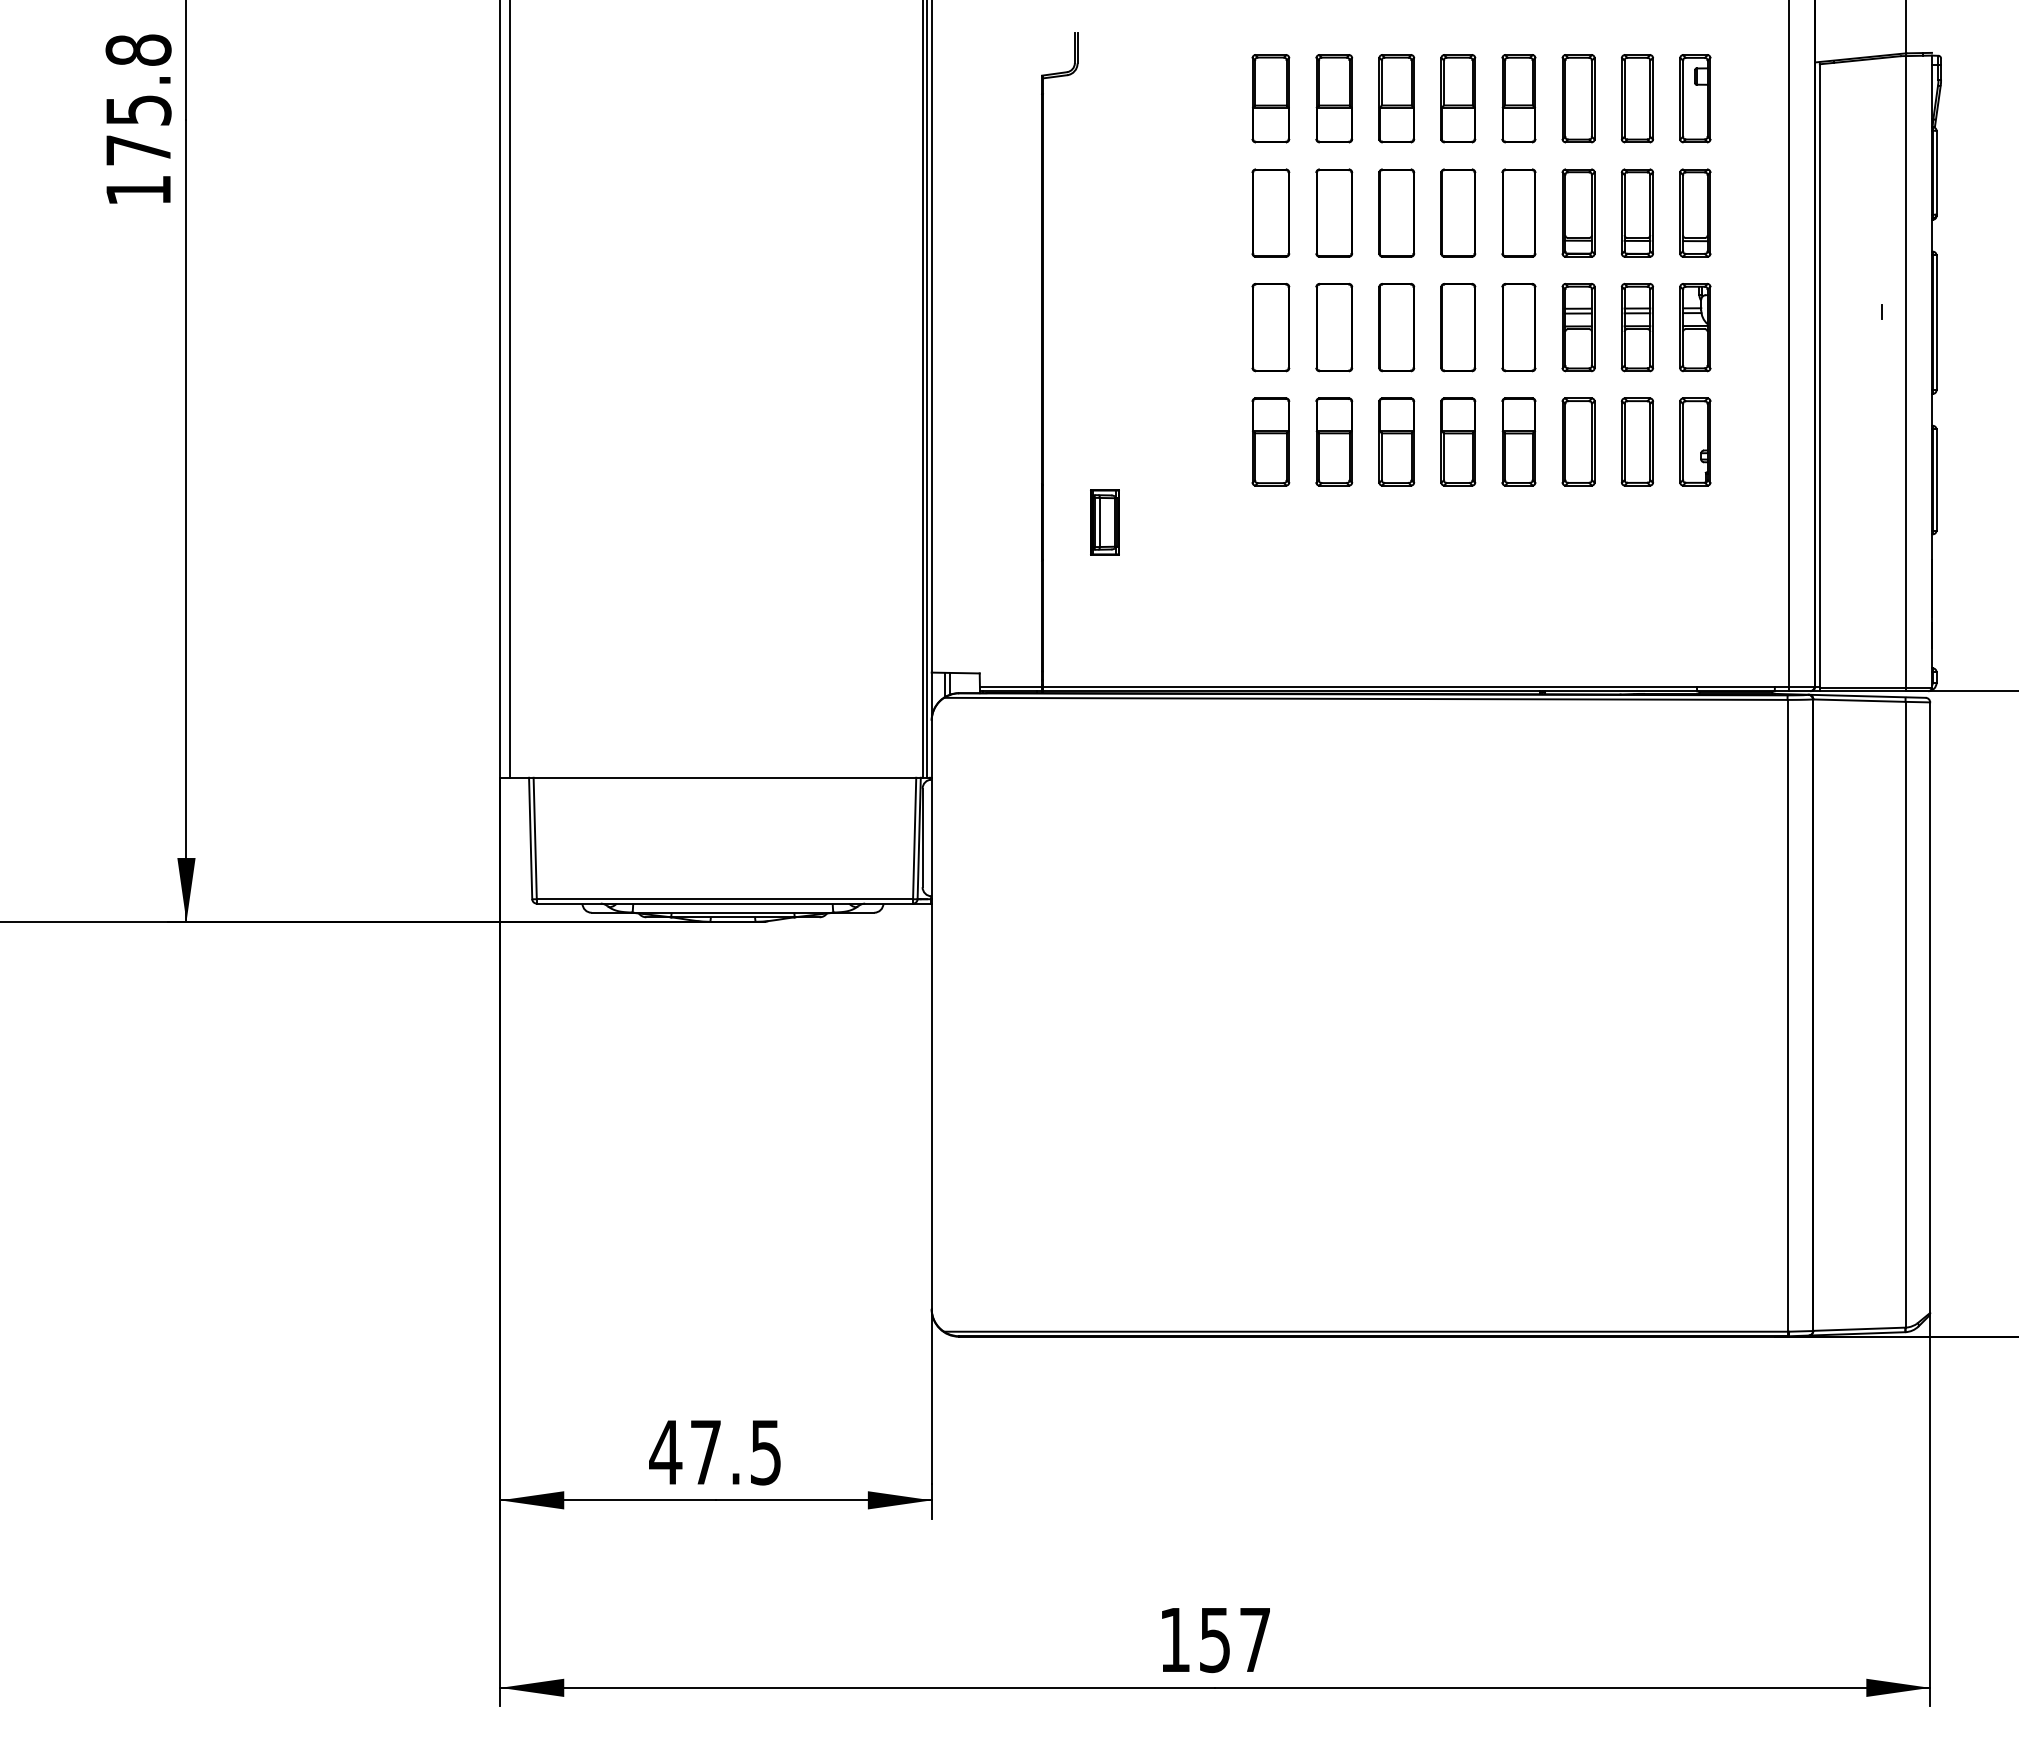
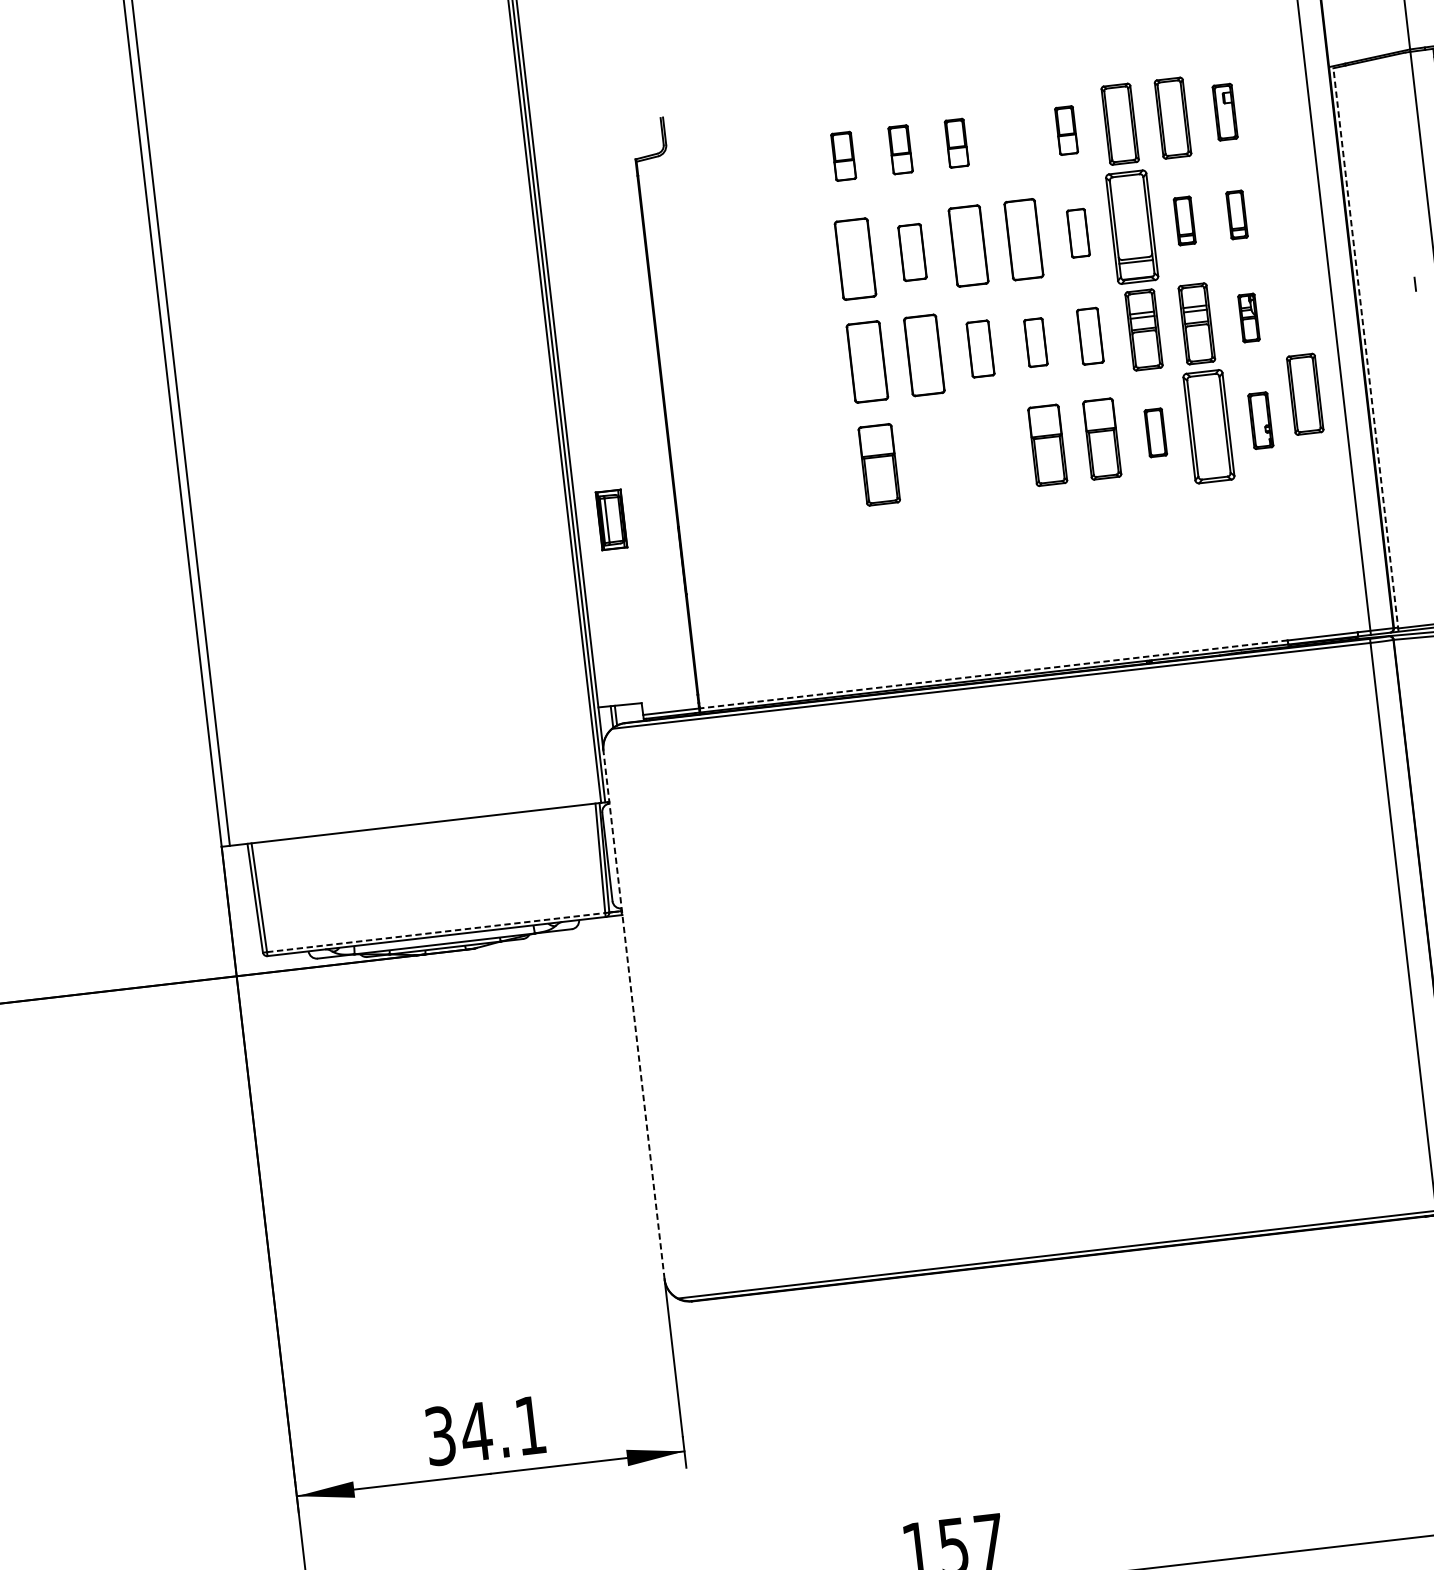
part: (1270, 98) -> (843, 156), size x0.6
part: (1334, 98) -> (900, 149), size x0.6
part: (1396, 98) -> (956, 143), size x0.6
part: (1458, 98) -> (1012, 136), removed
part: (1518, 98) -> (1066, 130), size x0.6
part: (1695, 98) -> (1225, 111), size x0.7
part: (1334, 212) -> (912, 251), size x0.7
part: (1518, 212) -> (1077, 232), size x0.6
part: (1578, 212) -> (1131, 226), size x1.4
part: (1636, 212) -> (1184, 220), size x0.6
part: (1695, 212) -> (1237, 214), size x0.6
part: (1396, 327) -> (980, 348), size x0.7
part: (1458, 327) -> (1036, 342), size x0.6
part: (1518, 327) -> (1089, 336), size x0.7
part: (1695, 327) -> (1249, 317), size x0.6
line: (1819, 377) -> (1365, 349), solid -> dashed
part: (1746, 418) -> (1304, 394), added
part: (1334, 441) -> (936, 457), removed
part: (1396, 441) -> (992, 451), removed
part: (1578, 441) -> (1155, 432), size x0.6
part: (1636, 441) -> (1207, 426), size x1.4
part: (1695, 441) -> (1260, 420), size x0.7
part: (1104, 522) -> (611, 520), moved
line: (1369, 686) -> (993, 674), solid -> dashed
line: (725, 899) -> (436, 932), solid -> dashed
line: (931, 1014) -> (633, 1014), solid -> dashed
text: (714, 1452) -> (484, 1430), 47.5 -> 34.1

